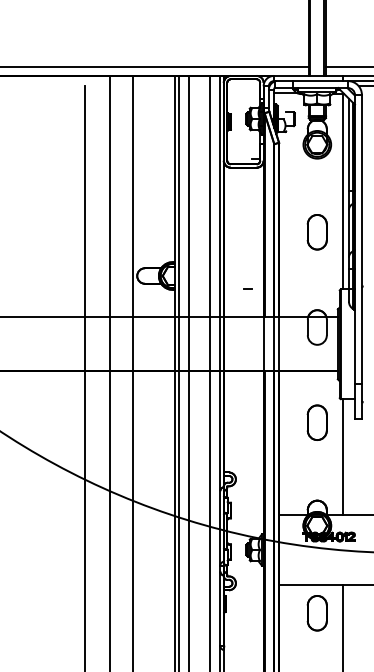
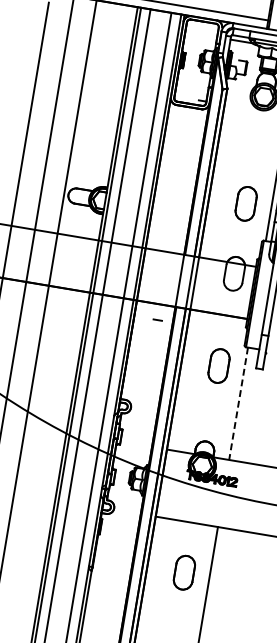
part: (316, 232) -> (245, 203), moved
line: (247, 288) -> (157, 319), moved
line: (343, 457) -> (238, 403), solid -> dashed
part: (316, 613) -> (183, 572), moved

